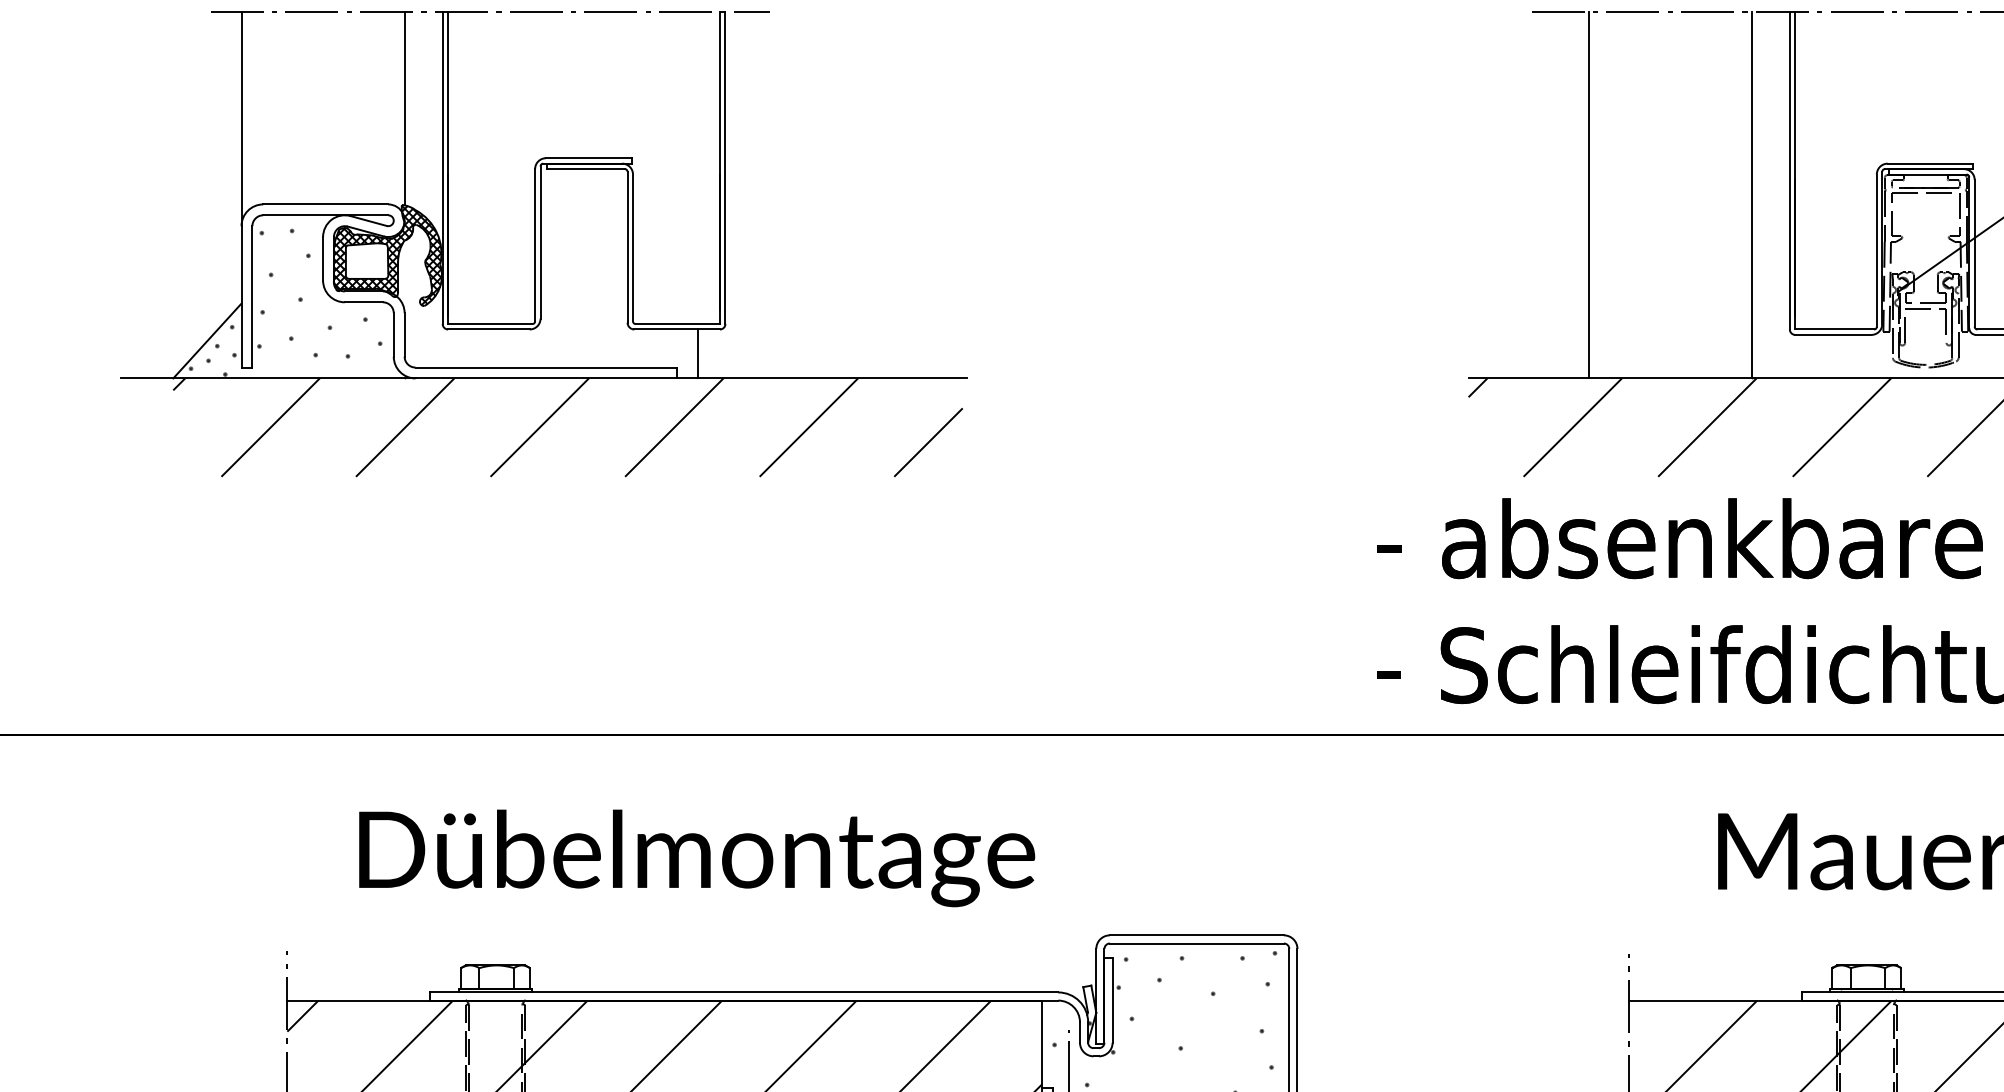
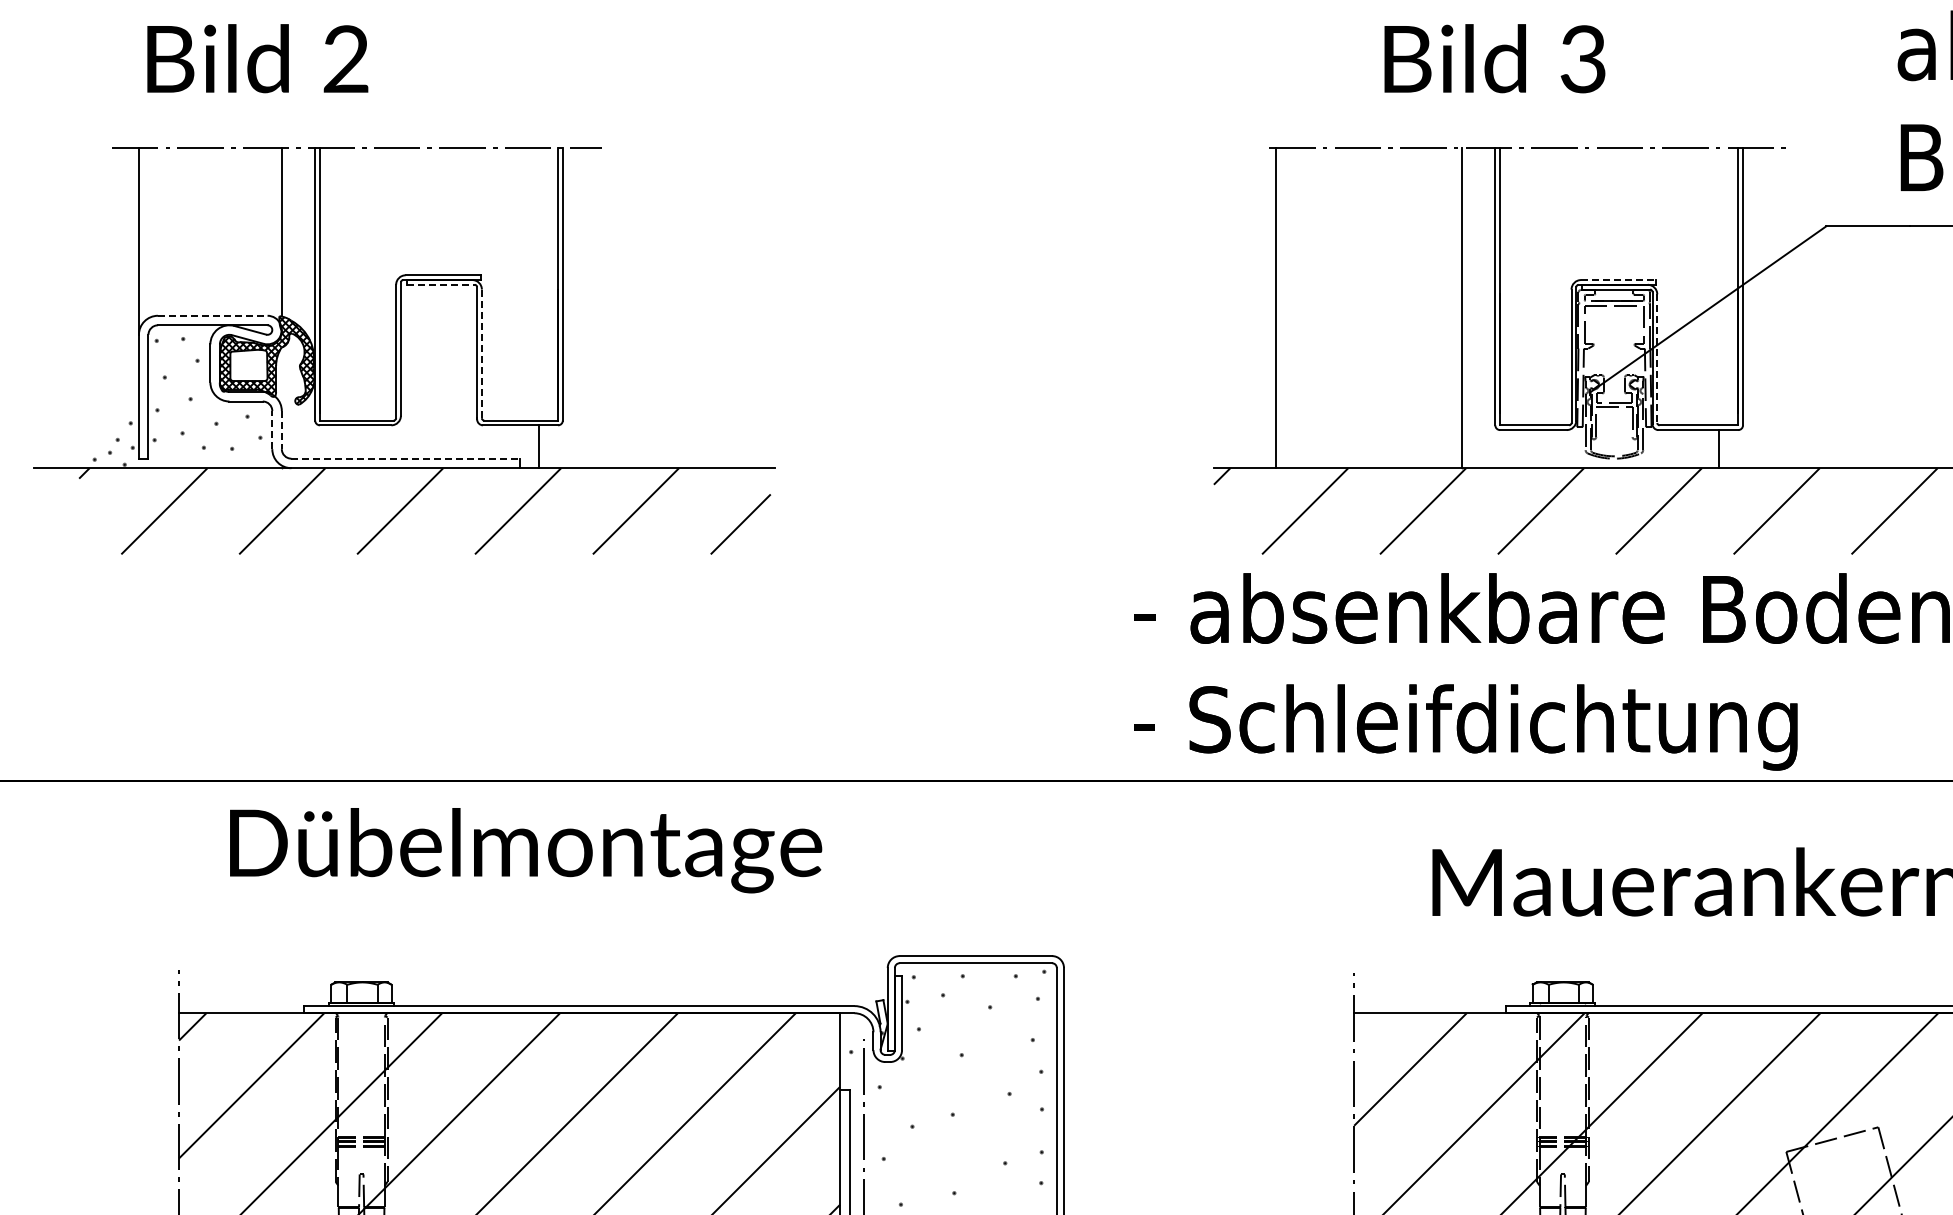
line: (1930, 164) -> (1618, 280), solid -> dashed
line: (585, 168) -> (440, 284), solid -> dashed
line: (1589, 194) -> (1276, 307), moved
line: (325, 204) -> (212, 315), solid -> dashed
line: (632, 248) -> (481, 354), solid -> dashed
line: (1974, 254) -> (1657, 359), solid -> dashed
line: (393, 334) -> (272, 429), solid -> dashed
line: (404, 335) -> (281, 430), solid -> dashed
line: (206, 341) -> (108, 435), removed
line: (546, 367) -> (406, 458), solid -> dashed
text: (697, 858) -> (526, 850), moved

